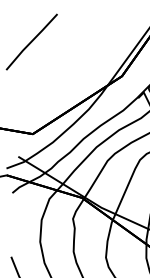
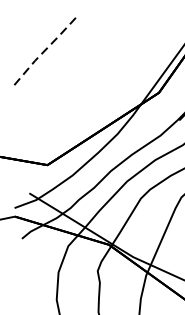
line: (31, 41) -> (45, 49), solid -> dashed

